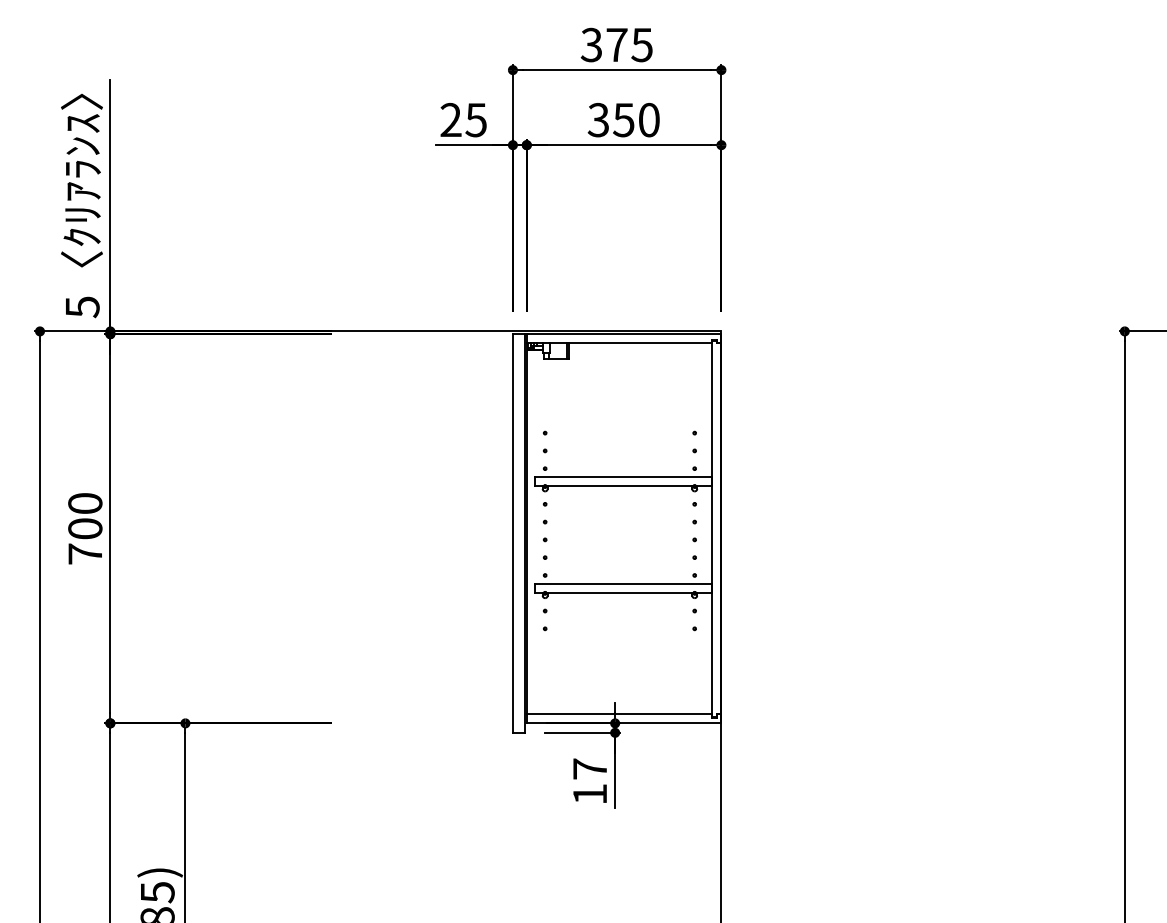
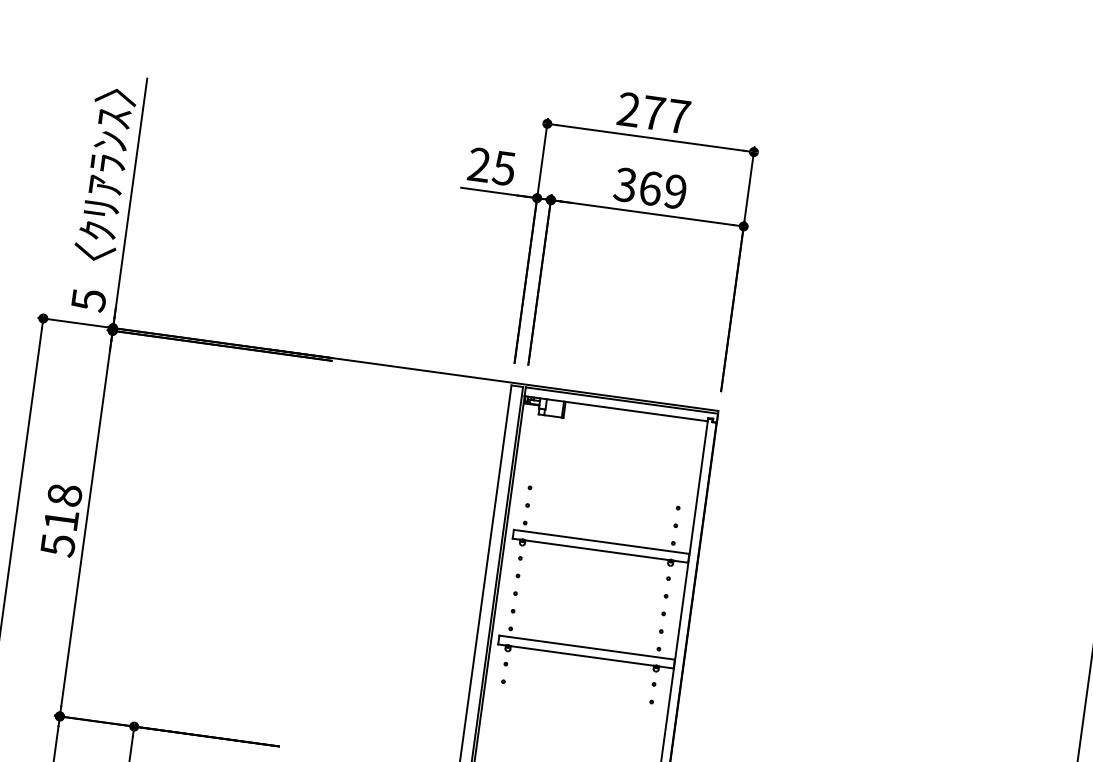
text: (616, 45) -> (653, 113), 375 -> 277
text: (636, 119) -> (663, 189), 350 -> 369
text: (85, 529) -> (61, 520), 700 -> 518

